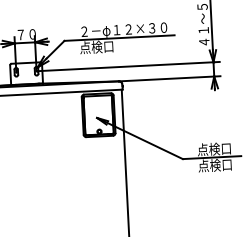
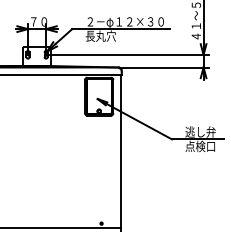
text: (96, 46) -> (100, 35), 点検口 -> 長丸穴
text: (214, 148) -> (200, 131), 点検口 -> 逃し弁

